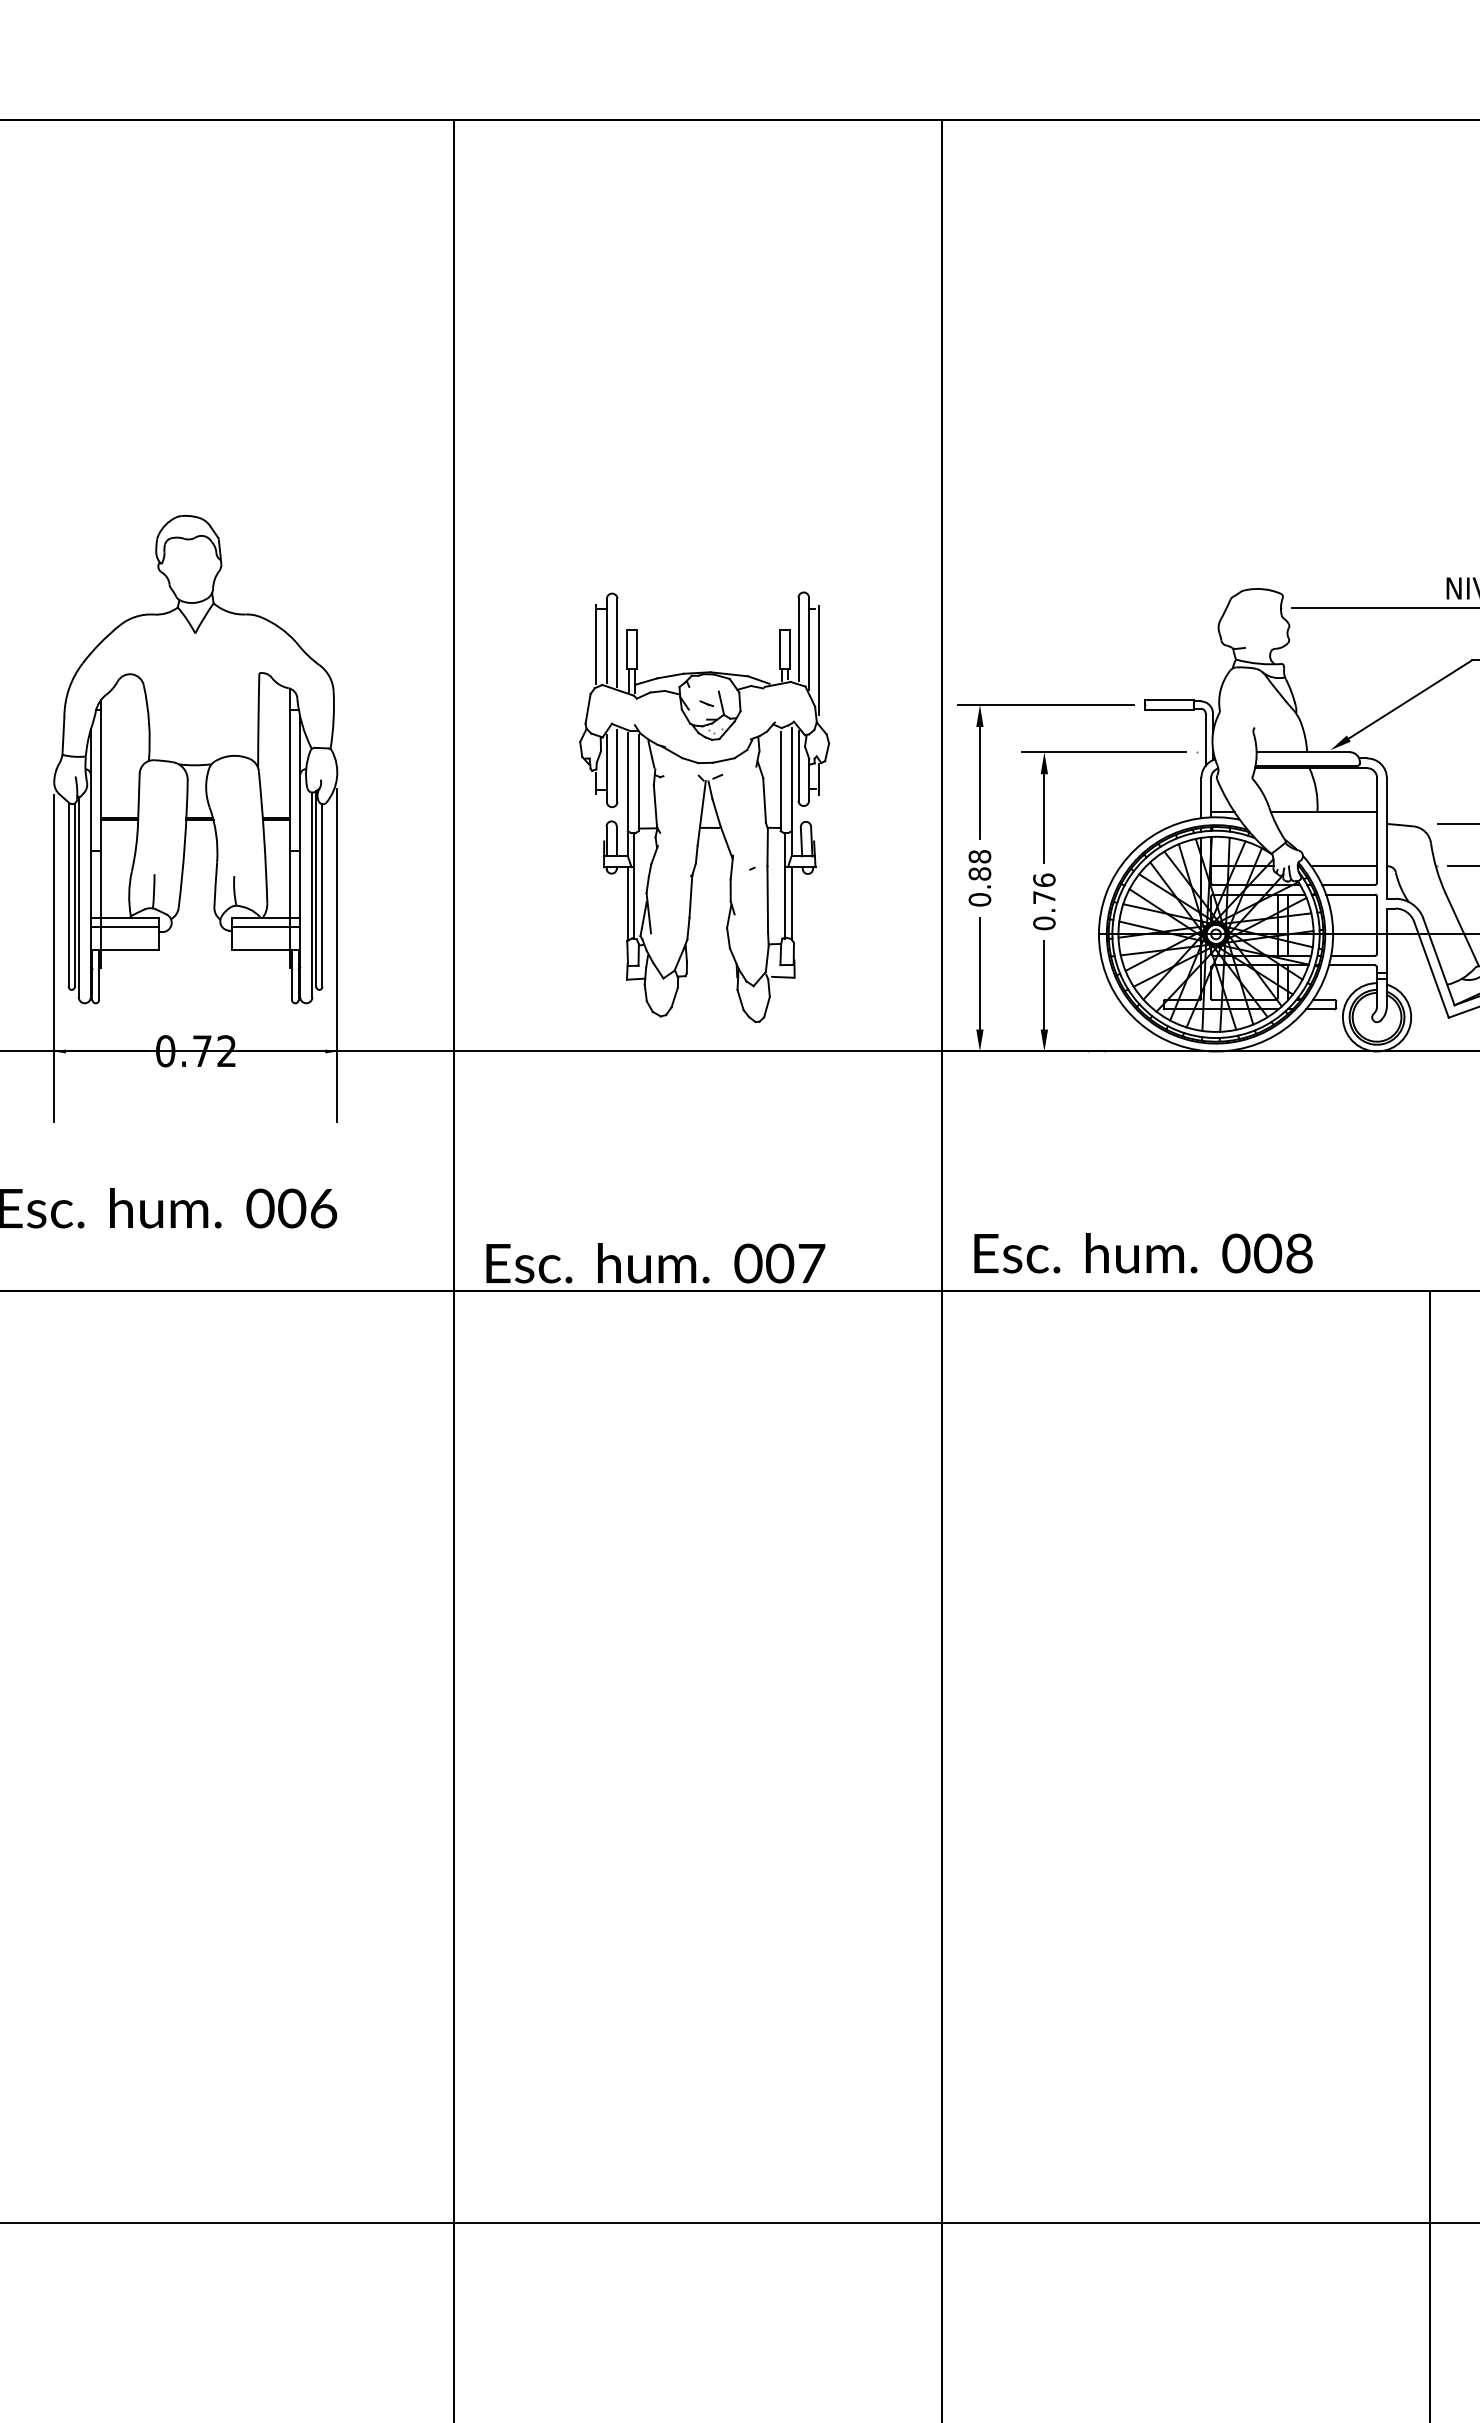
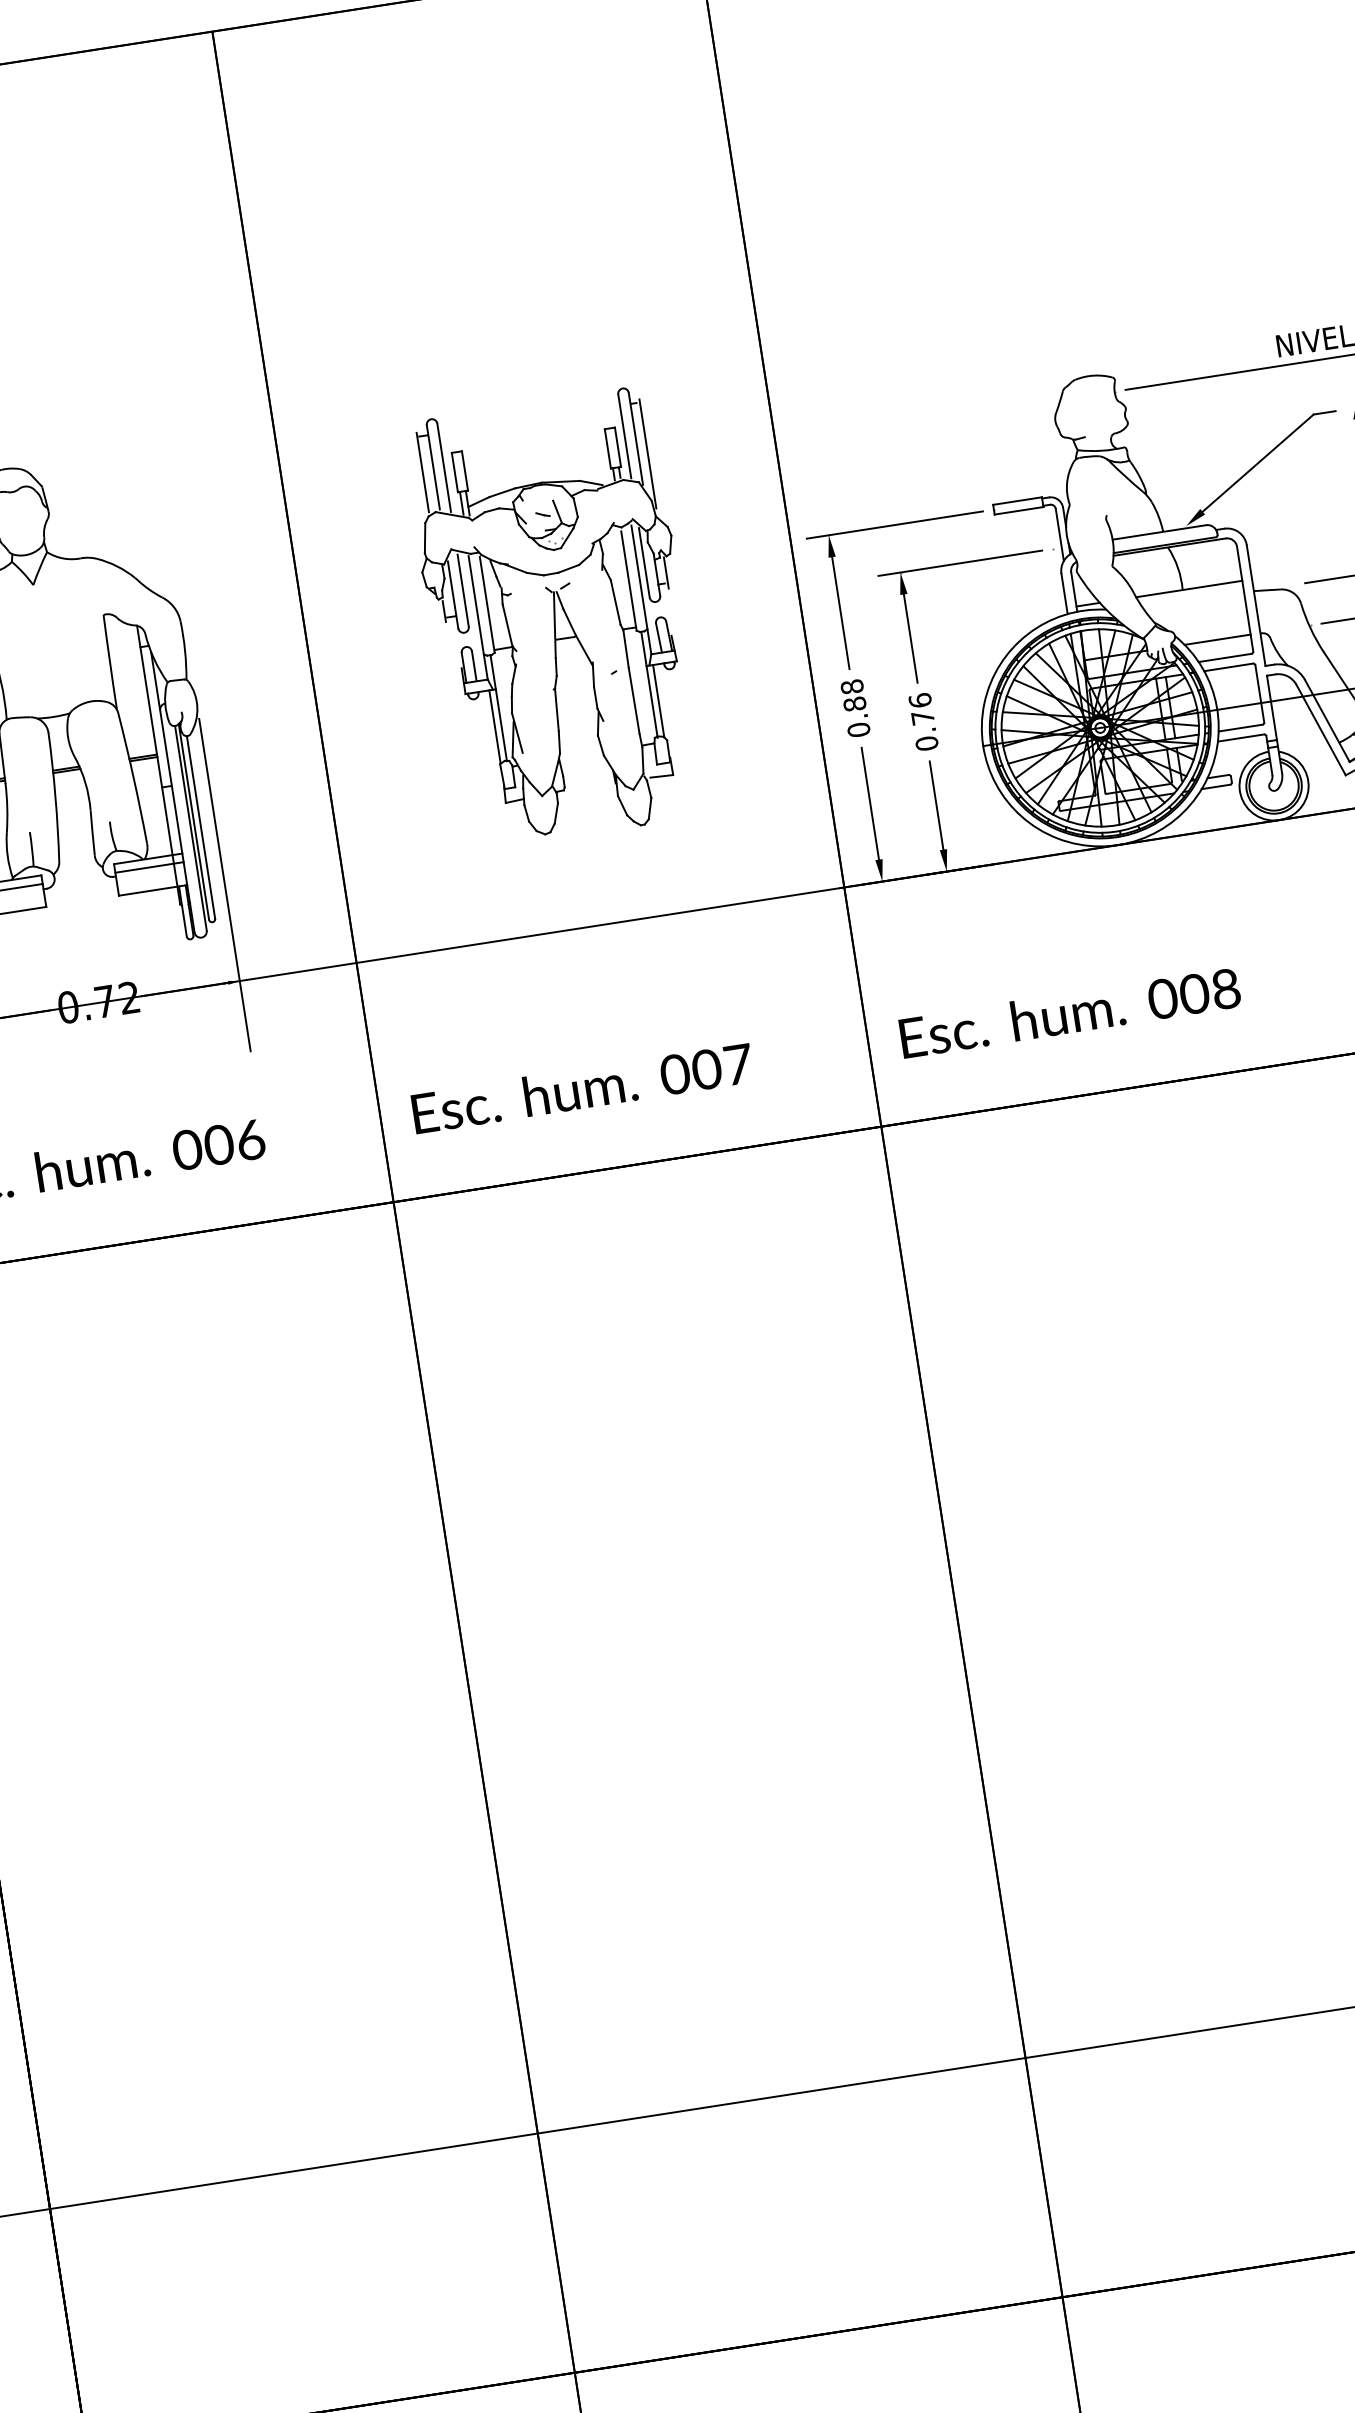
part: (704, 806) -> (556, 617), moved
text: (1143, 1253) -> (1070, 1013), moved
text: (655, 1263) -> (582, 1088), moved

